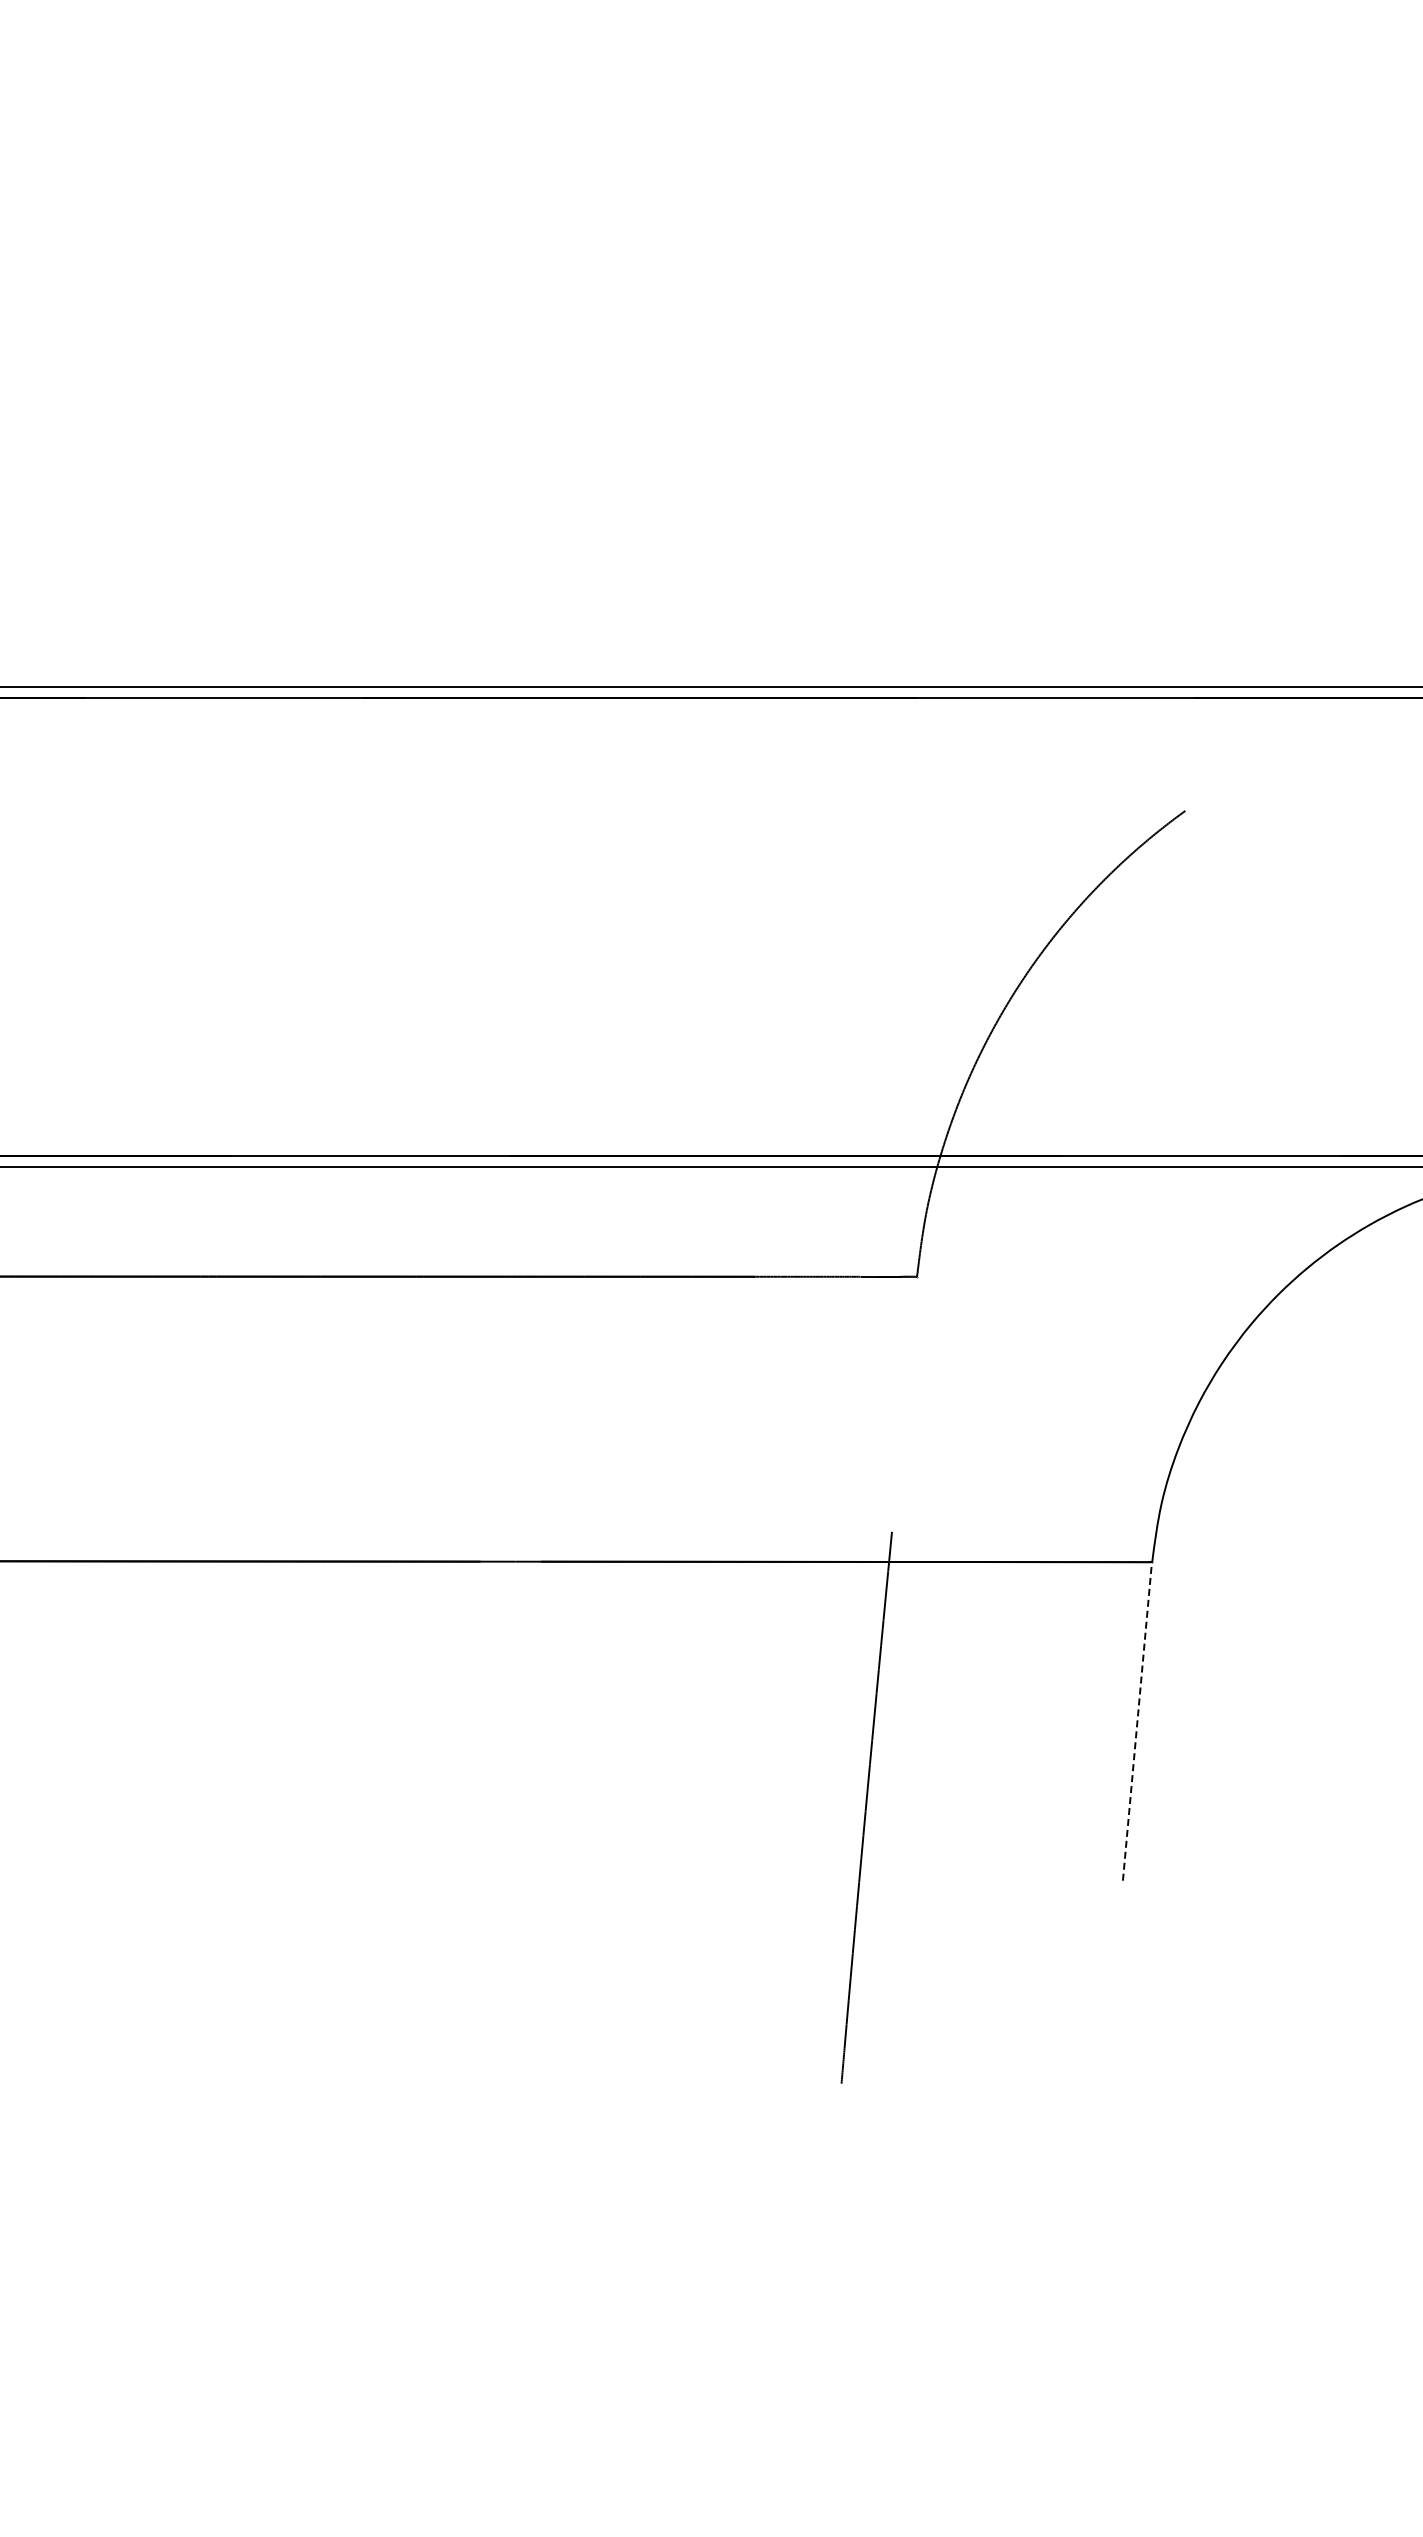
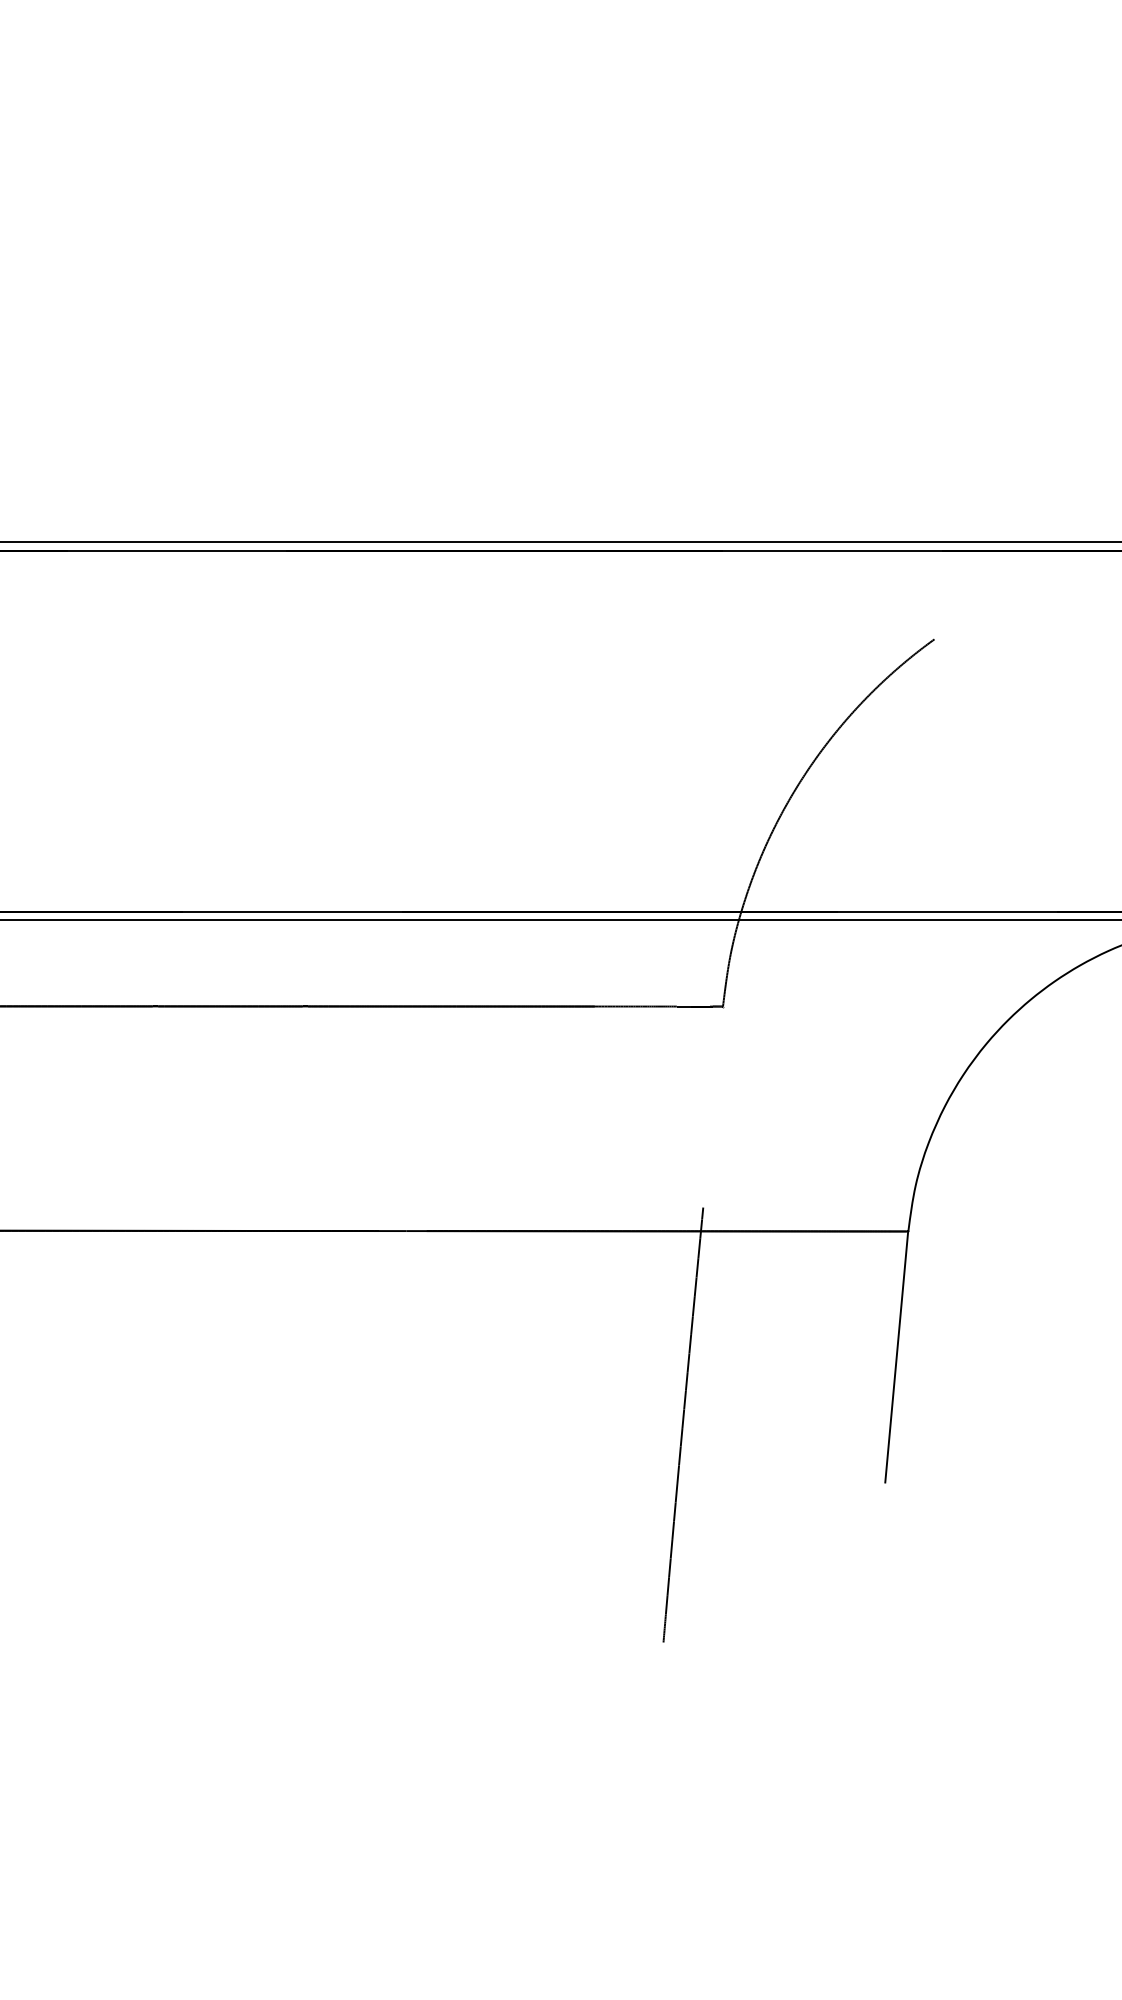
line: (1137, 1721) -> (896, 1357), dashed -> solid

